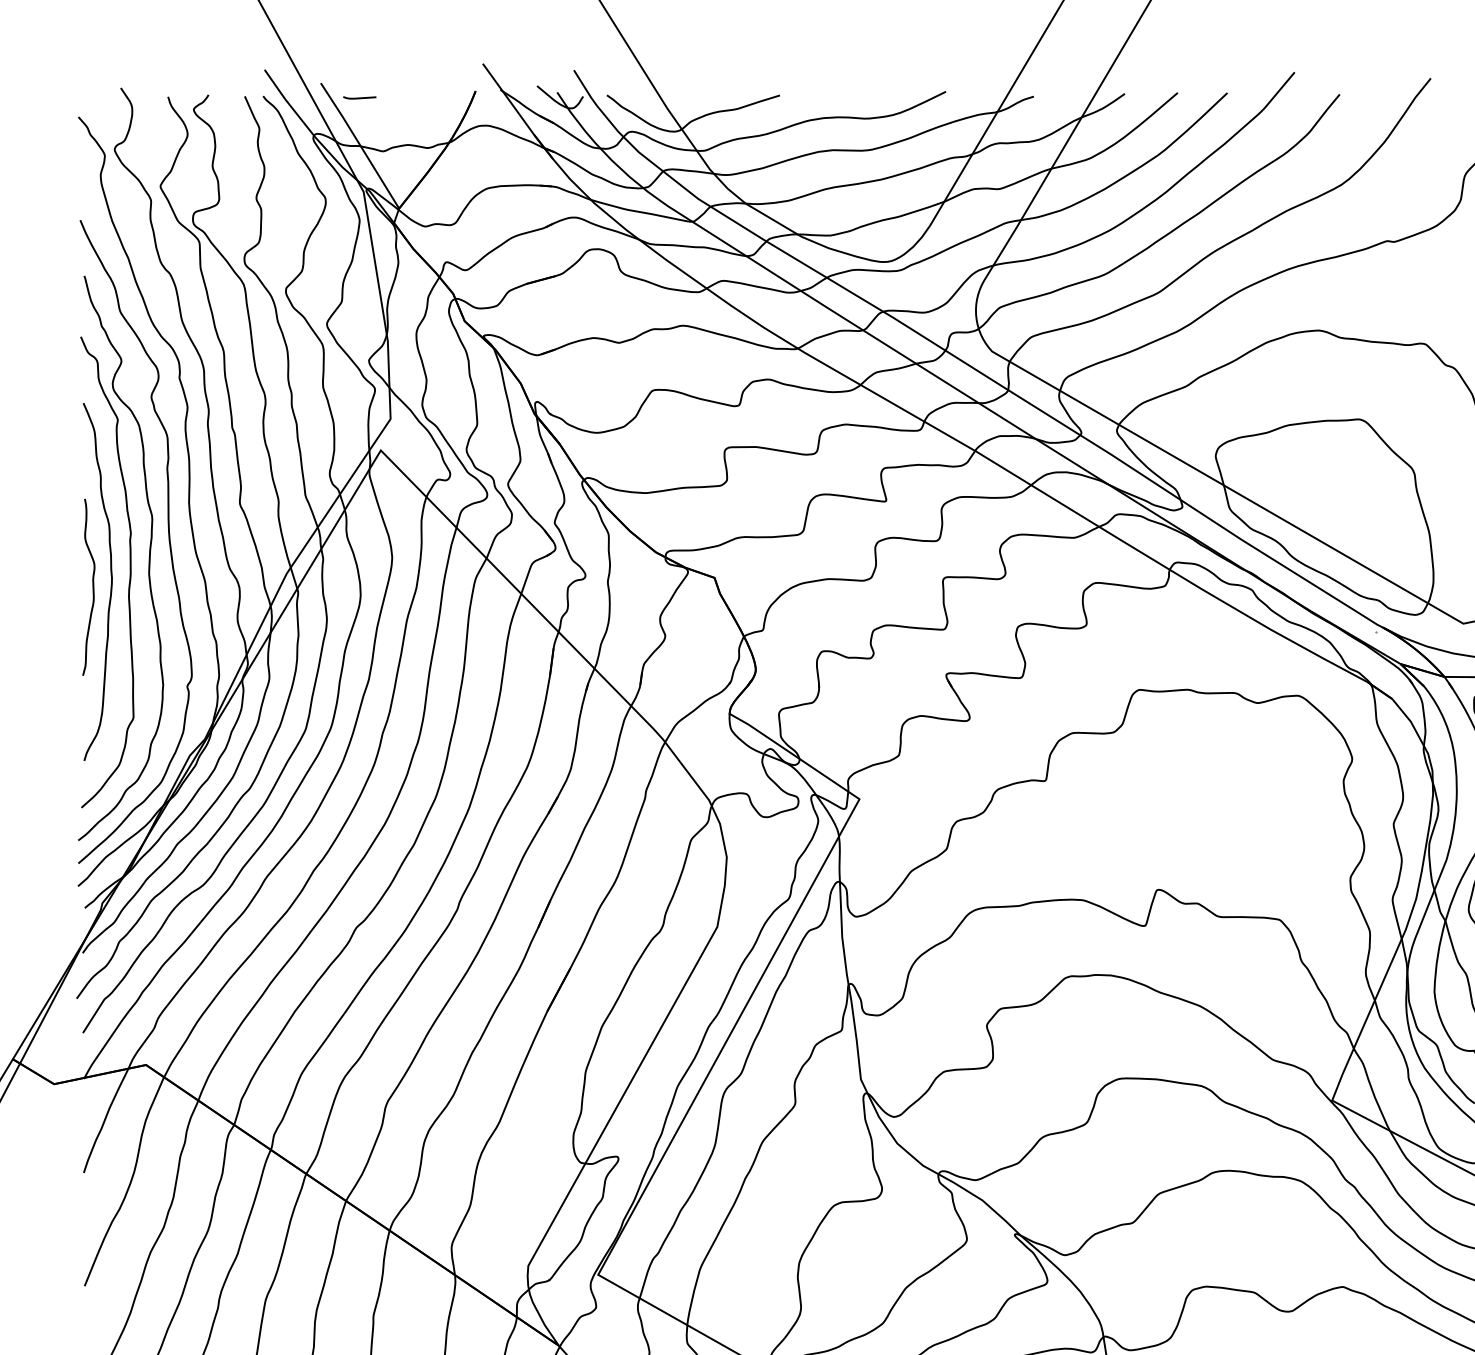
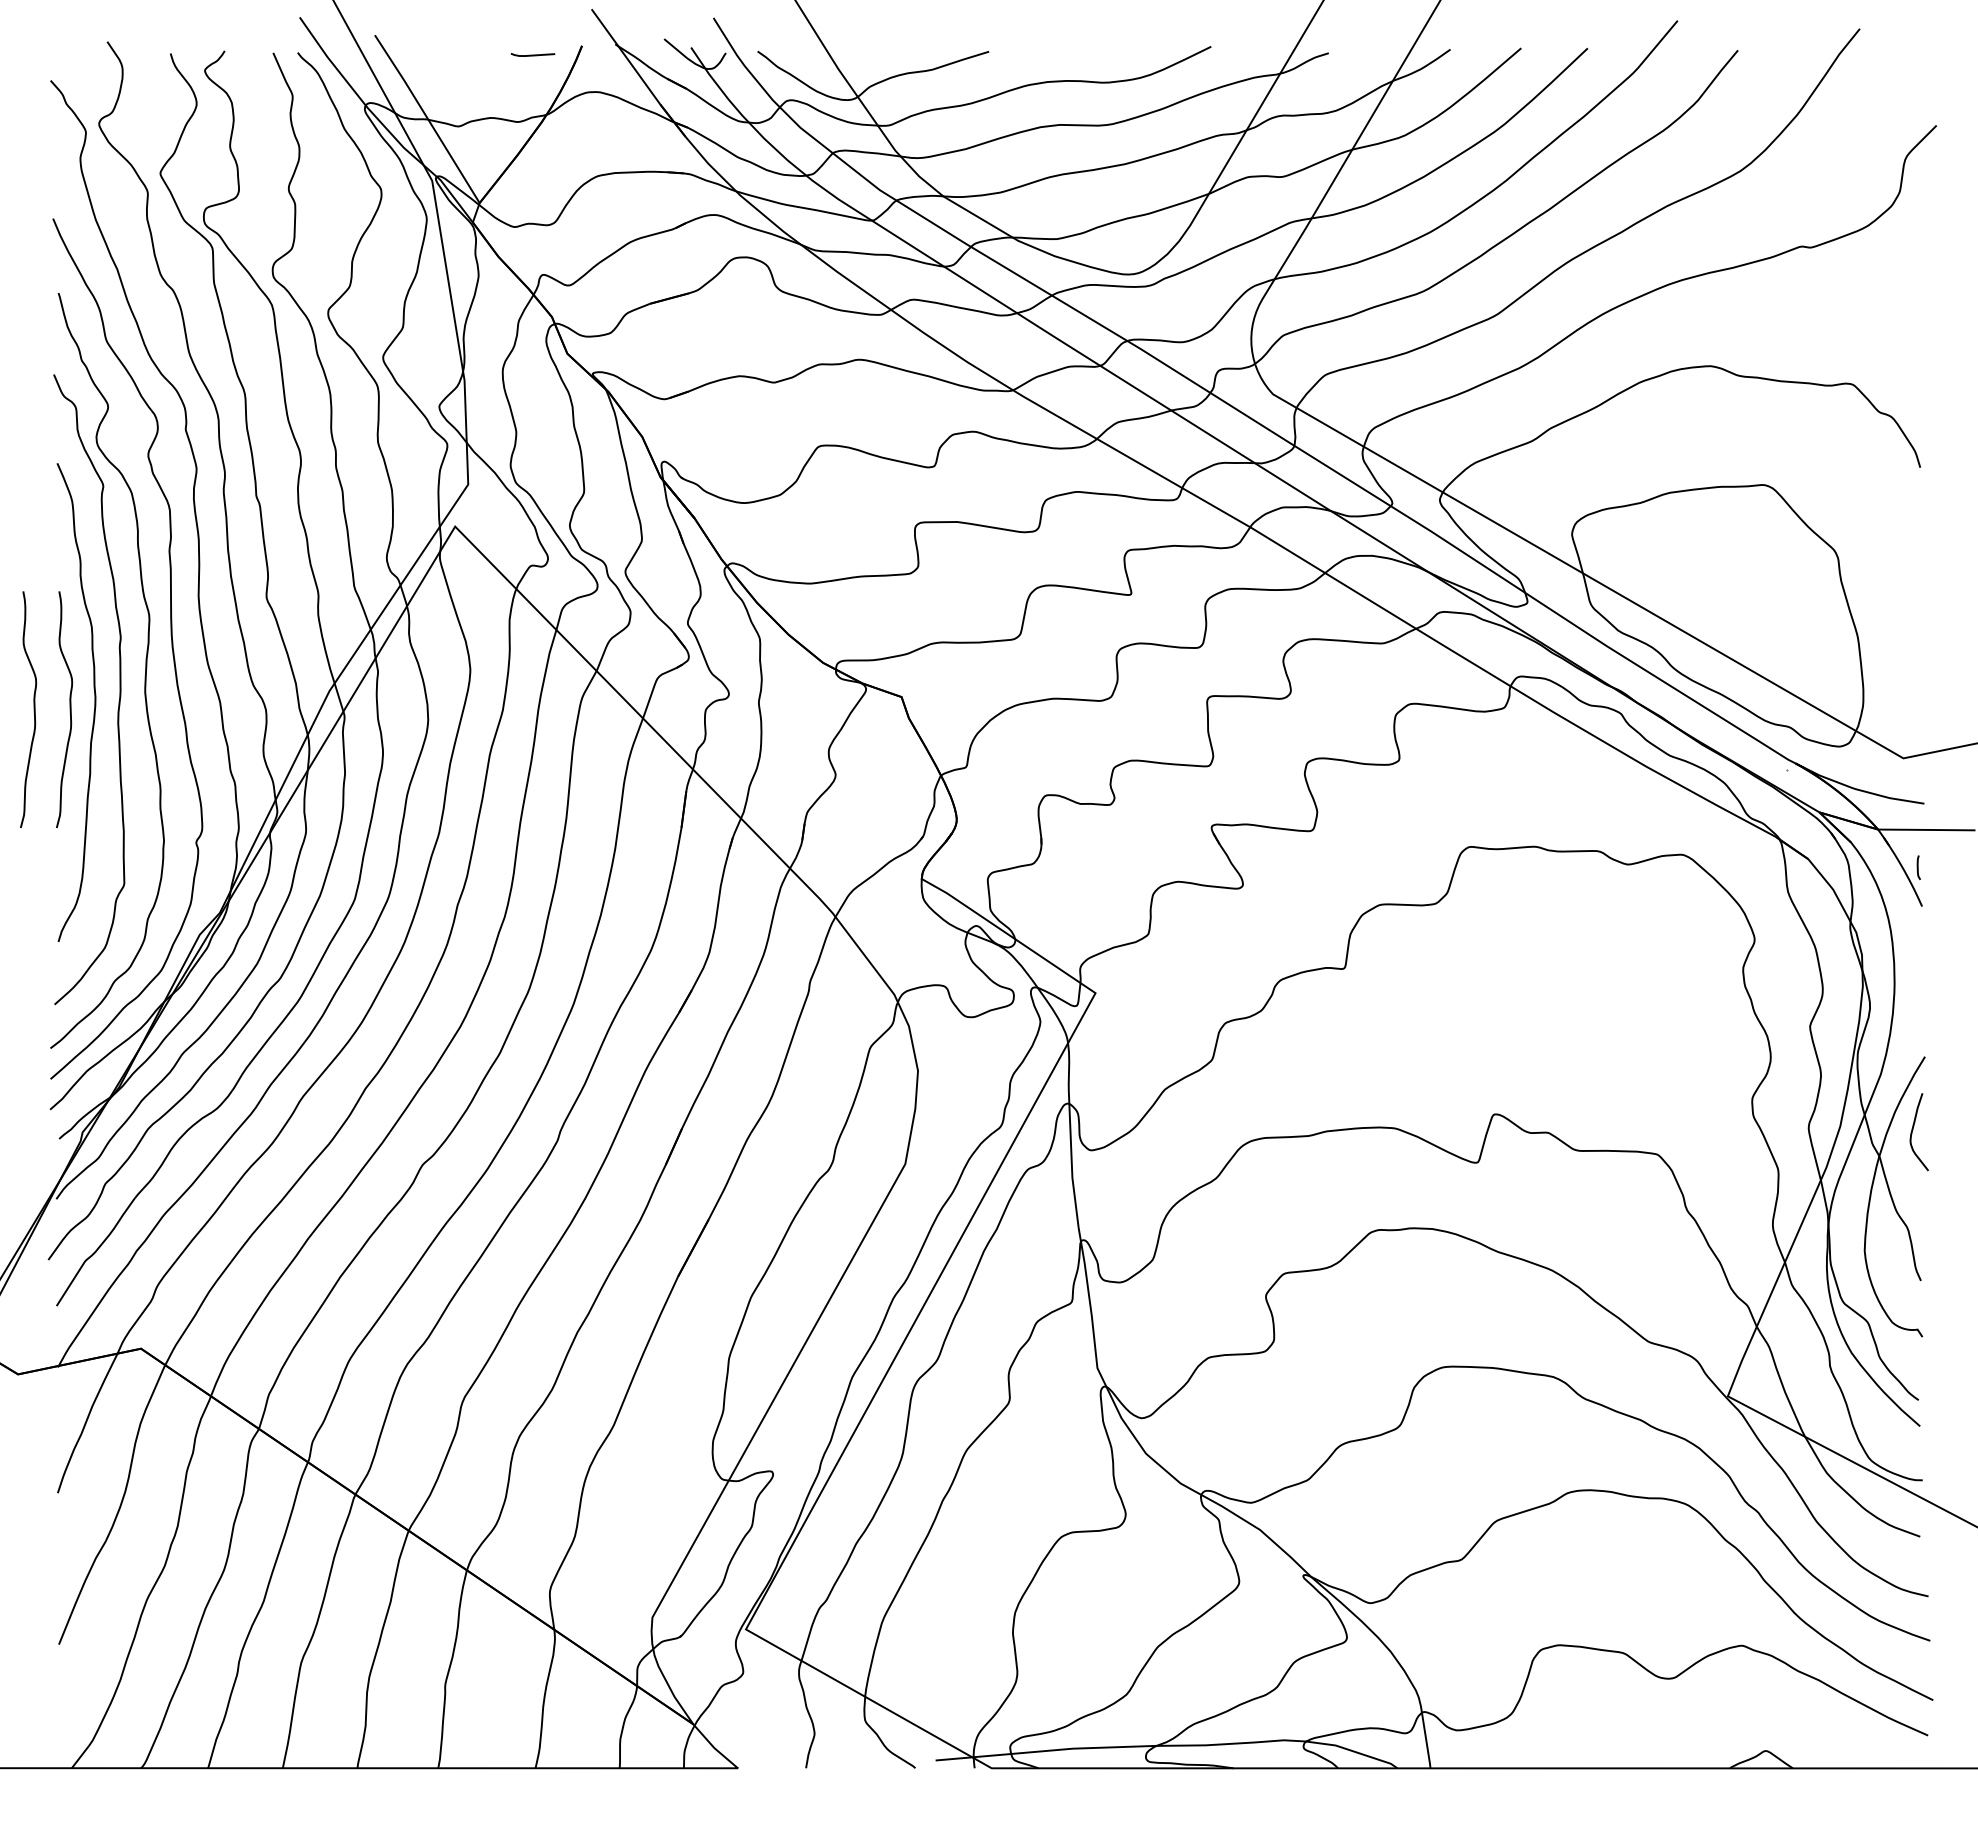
line: (359, 97) -> (532, 54), moved
curve: (65, 587) -> (33, 709), added

